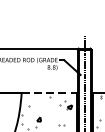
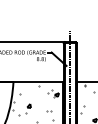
line: (49, 92) -> (38, 81), dashed -> solid

